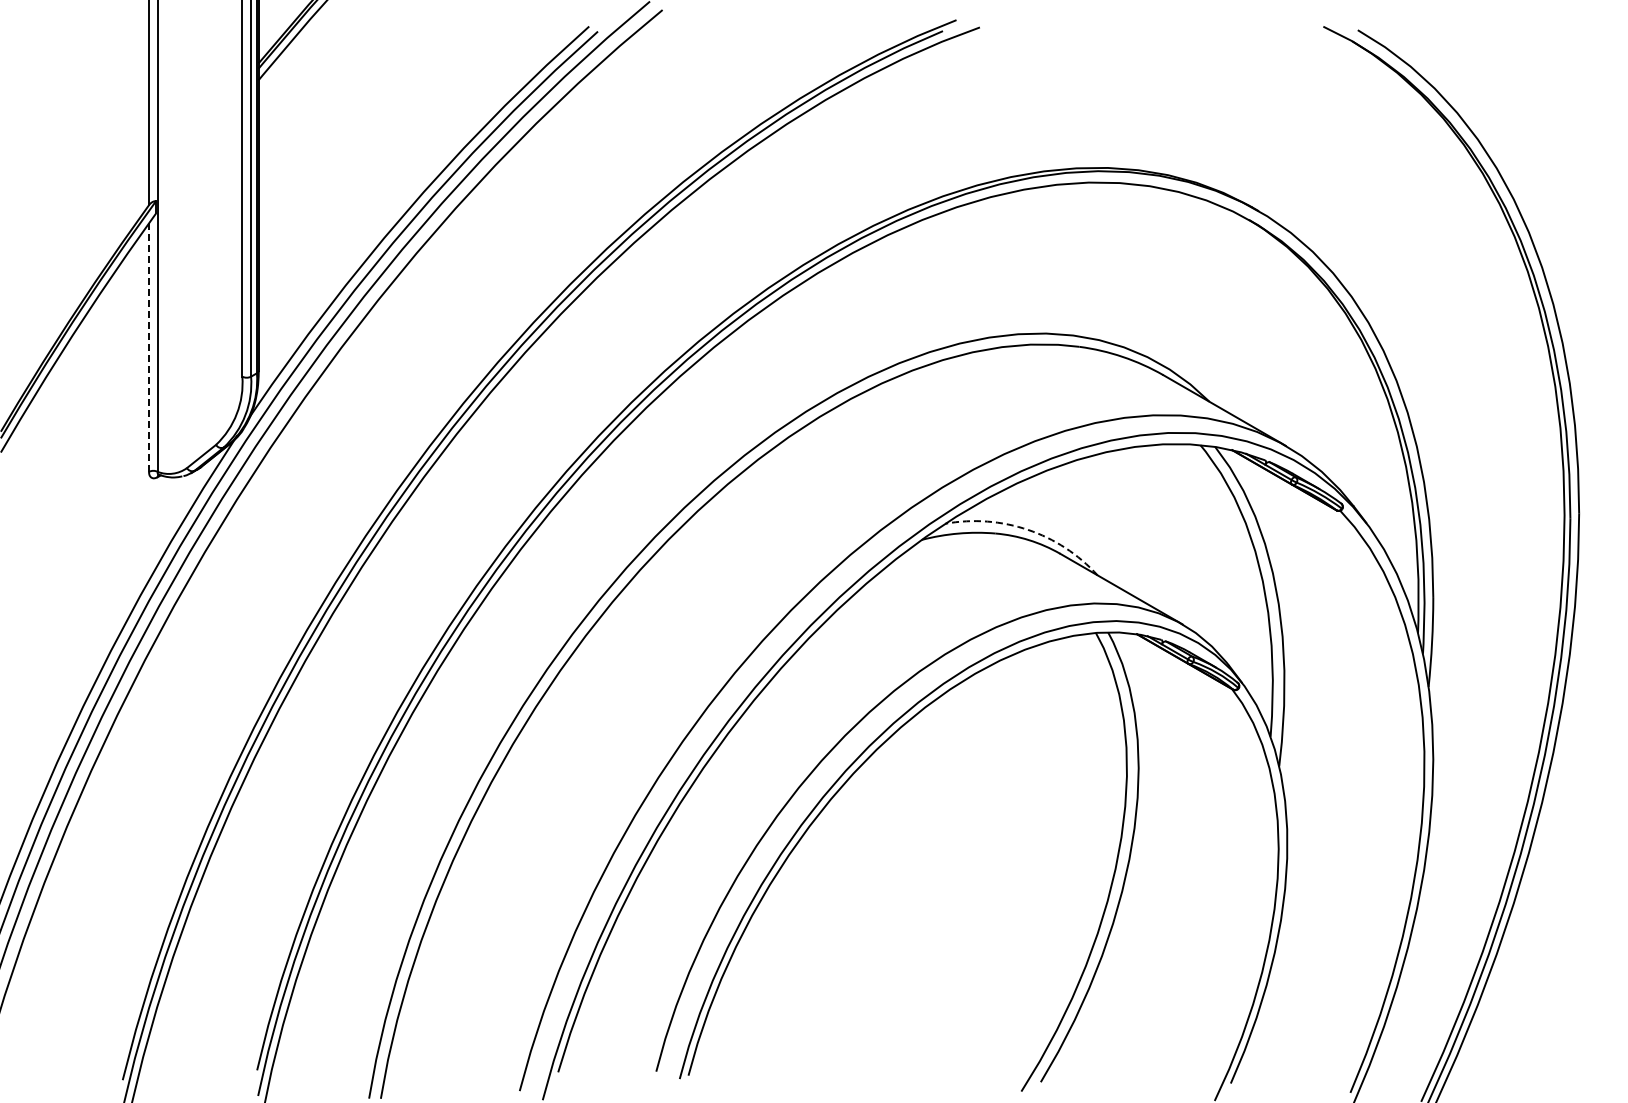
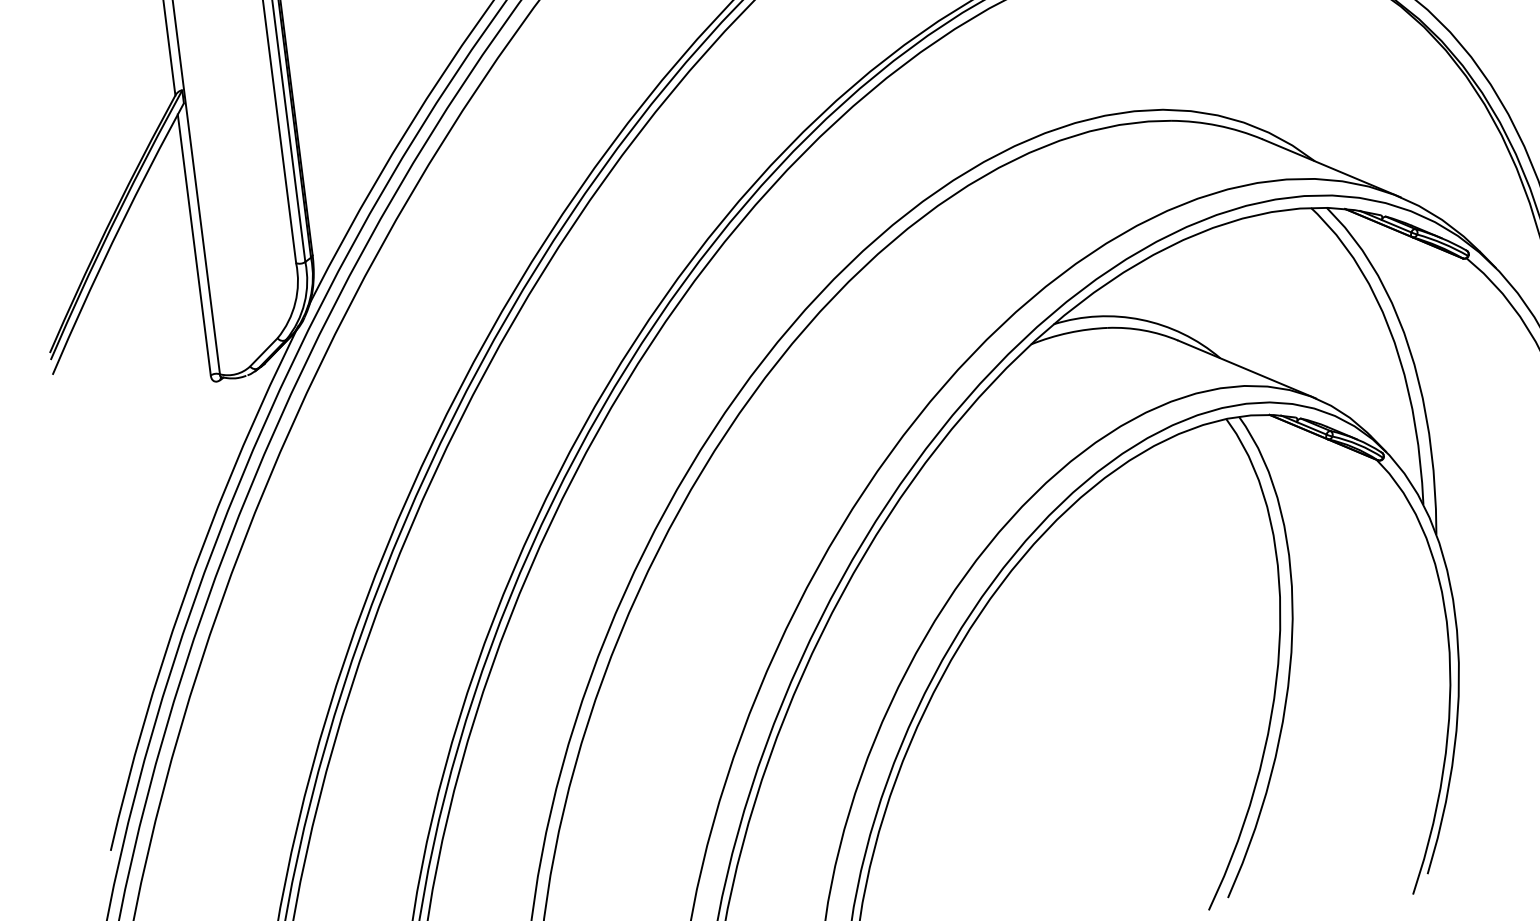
line: (149, 347) -> (194, 244), dashed -> solid
arc: (1028, 529) -> (1141, 319), dashed -> solid

